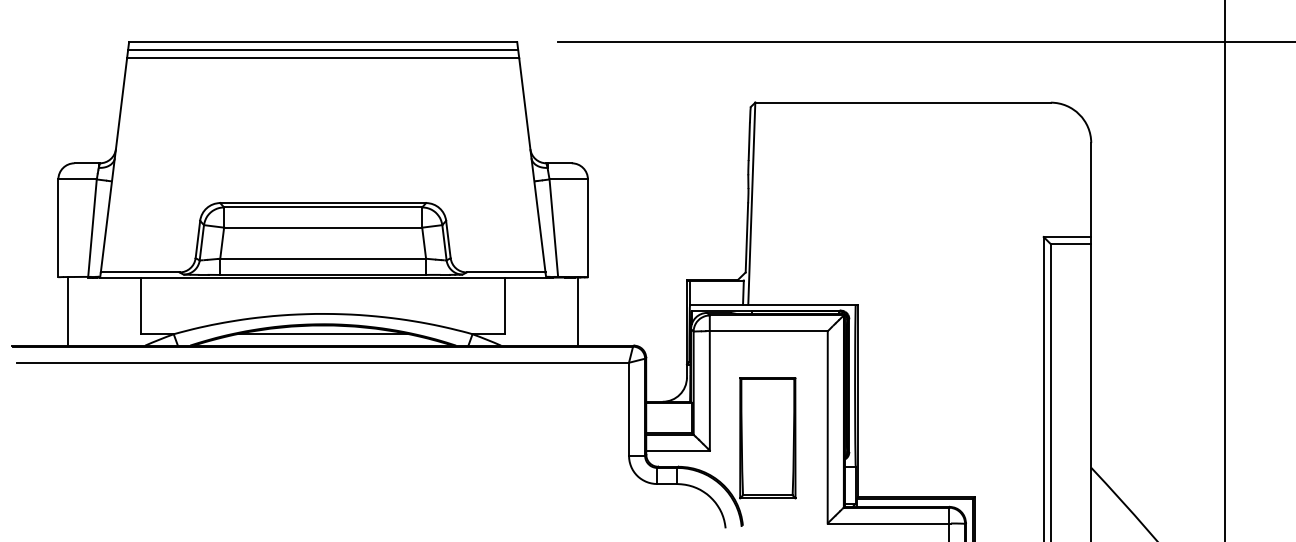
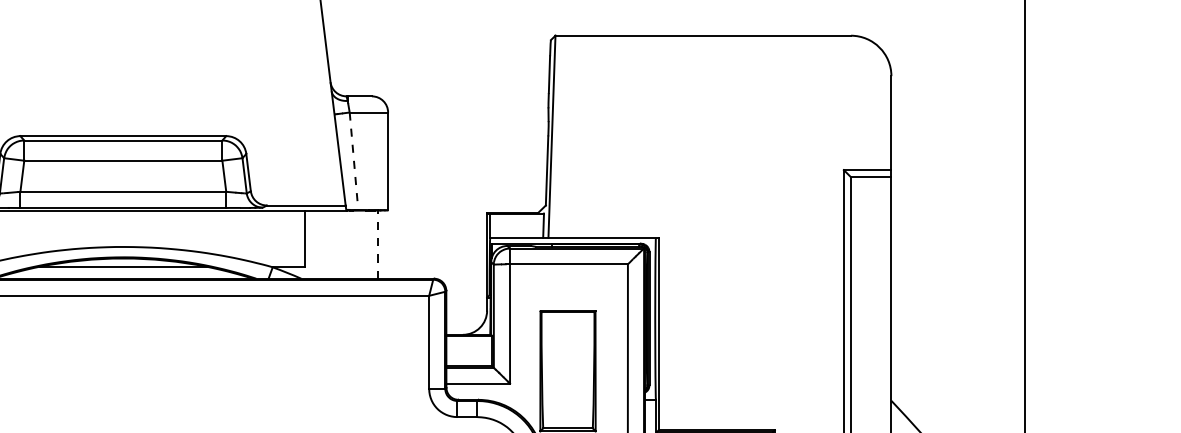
line: (553, 228) -> (353, 161), solid -> dashed
line: (577, 311) -> (377, 244), solid -> dashed

